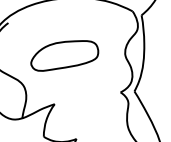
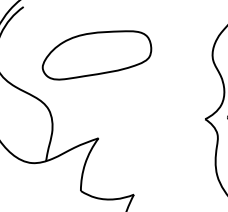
part: (64, 55) -> (96, 54), moved

